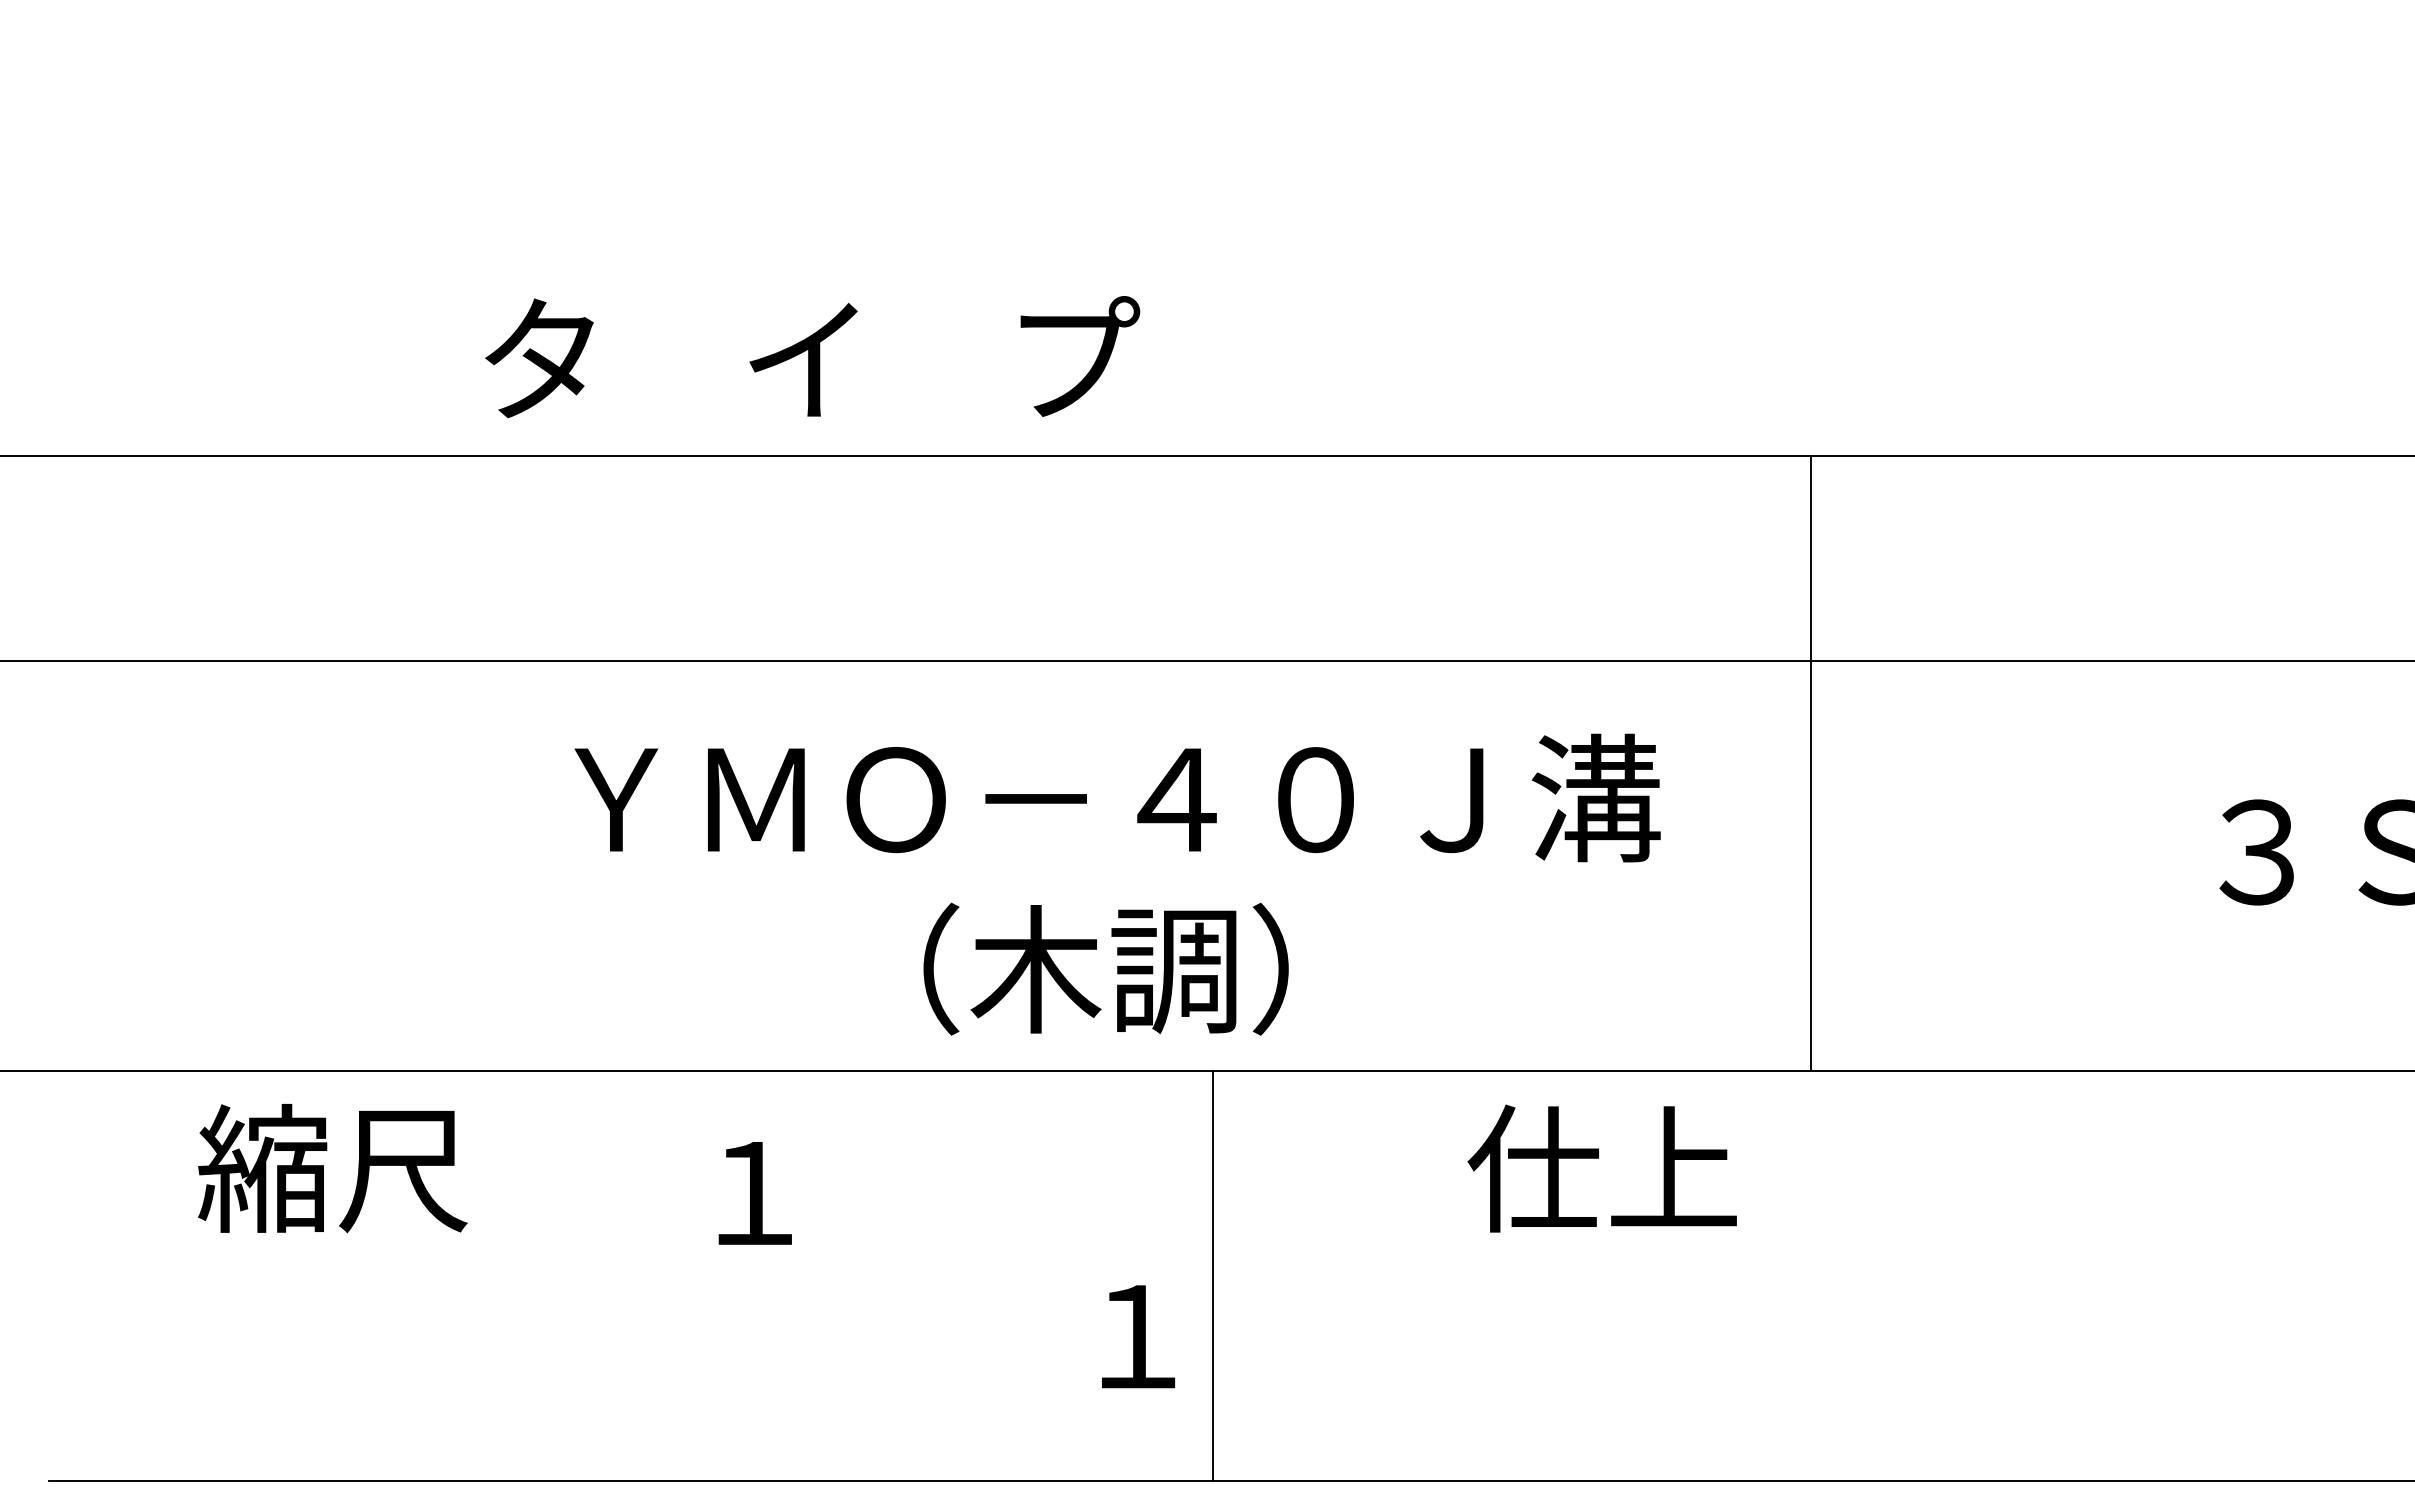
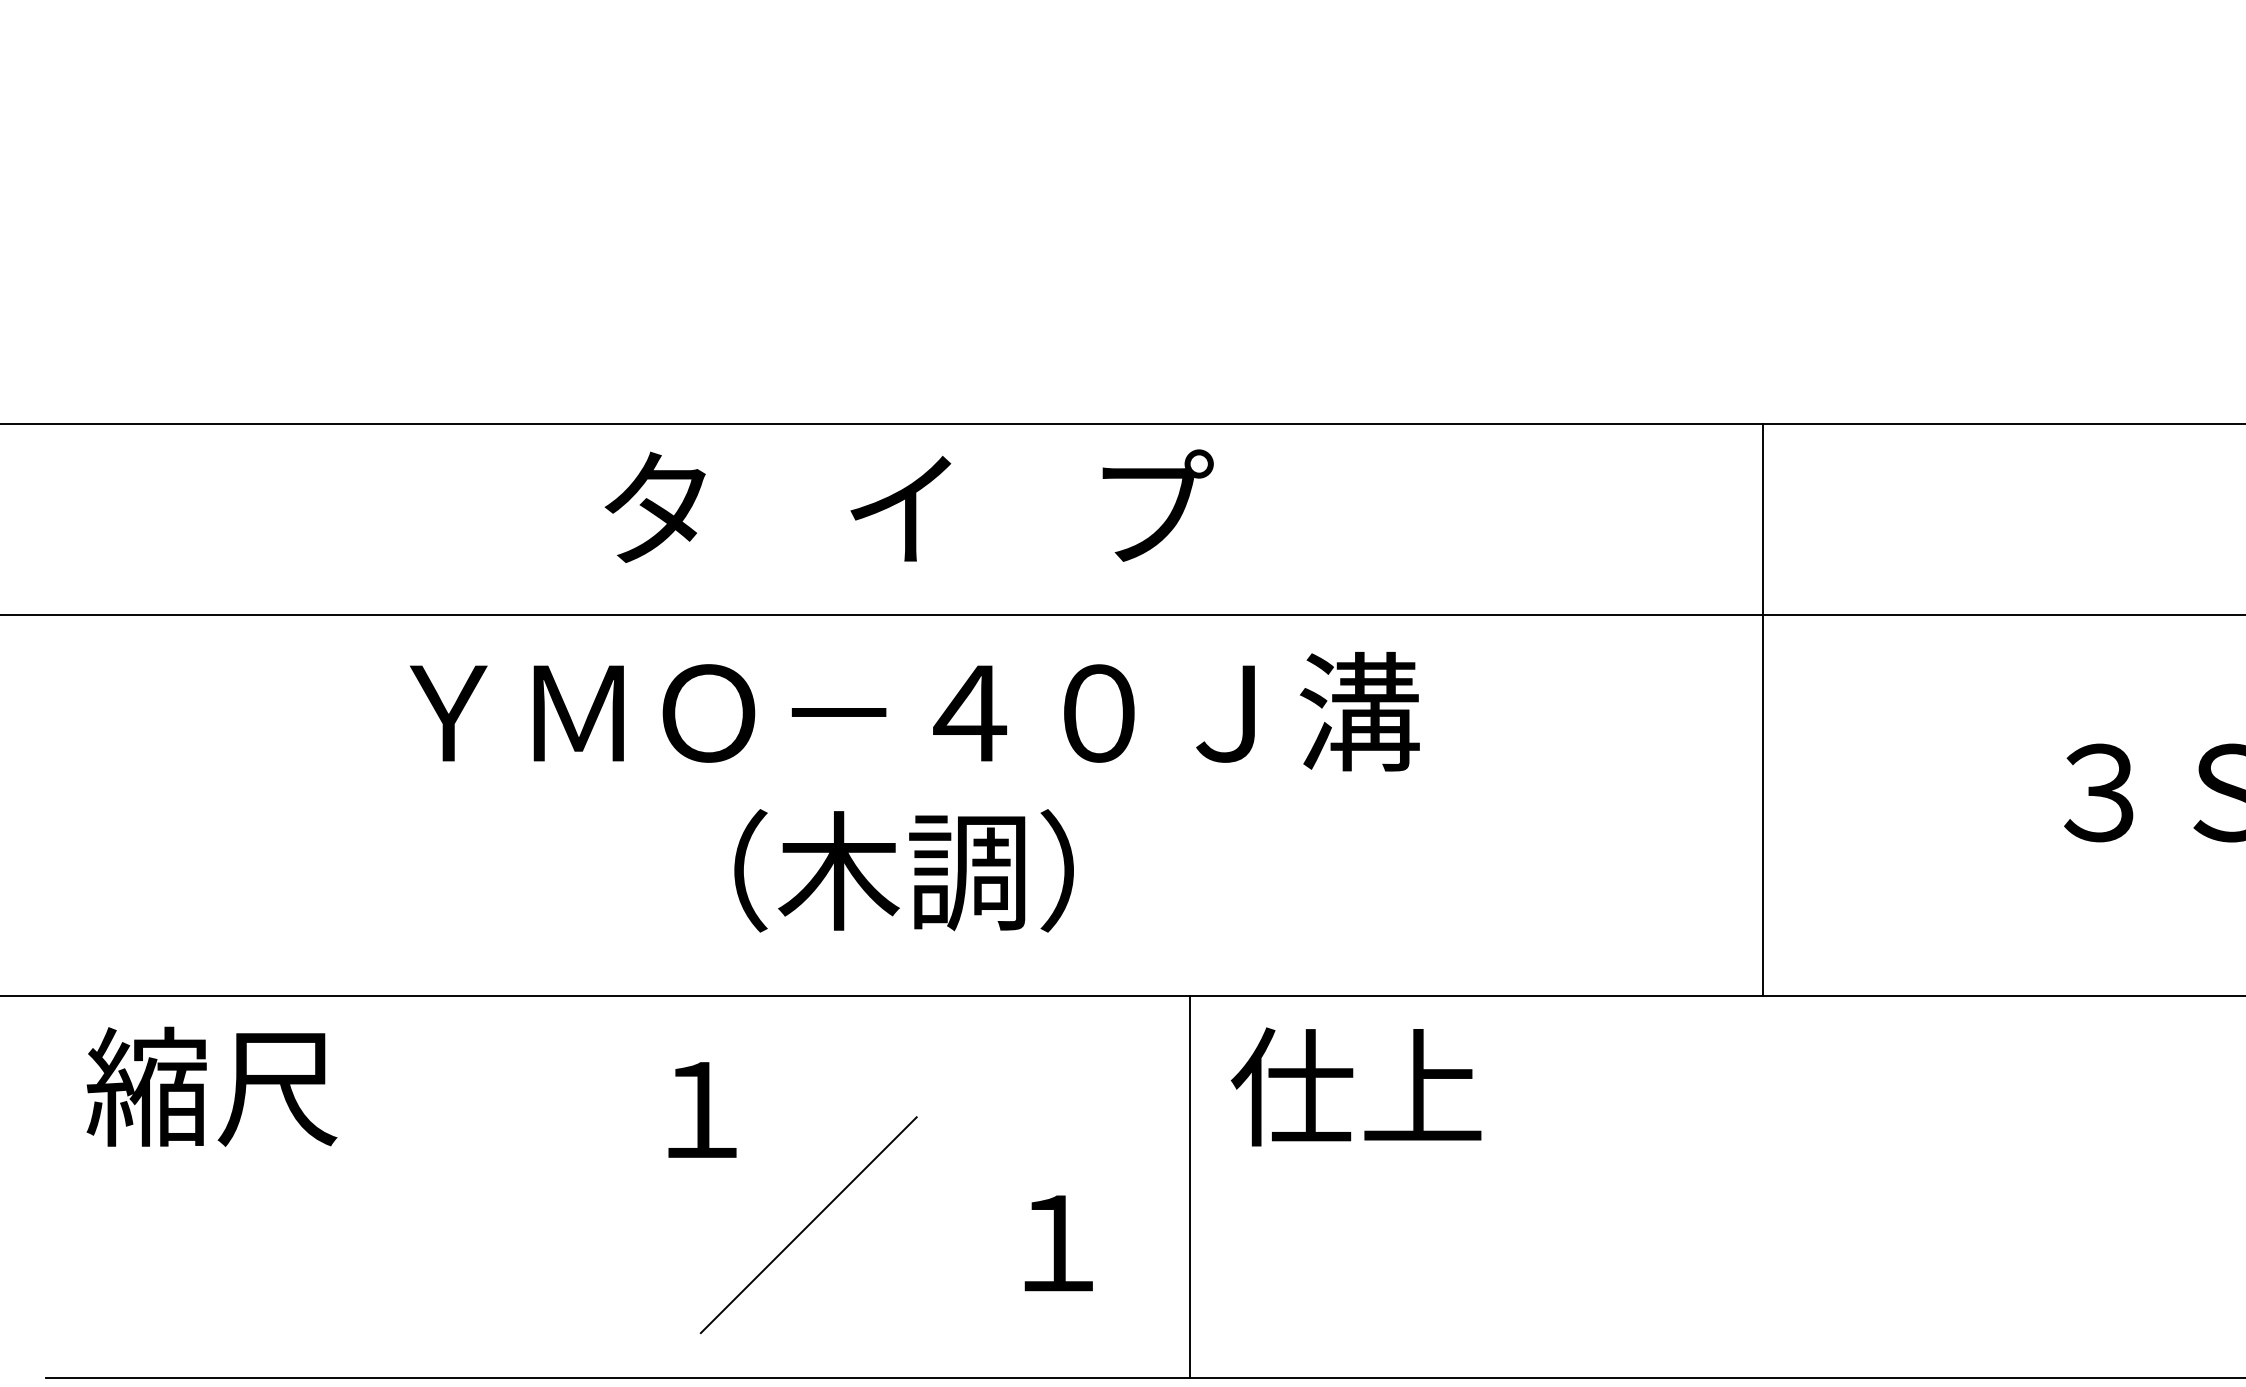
text: (812, 357) -> (909, 506), moved
line: (1811, 763) -> (1762, 710), moved
text: (1117, 884) -> (914, 792), moved
text: (332, 1168) -> (211, 1086), moved
text: (1601, 1168) -> (1355, 1086), moved
line: (1212, 1276) -> (1189, 1187), moved
line: (869, 1317) -> (808, 1225), added

